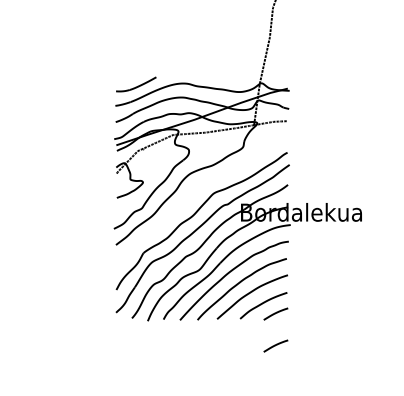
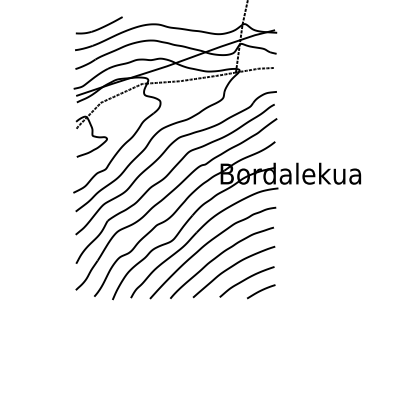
part: (192, 195) -> (164, 154), added
line: (275, 345) -> (260, 328), removed

